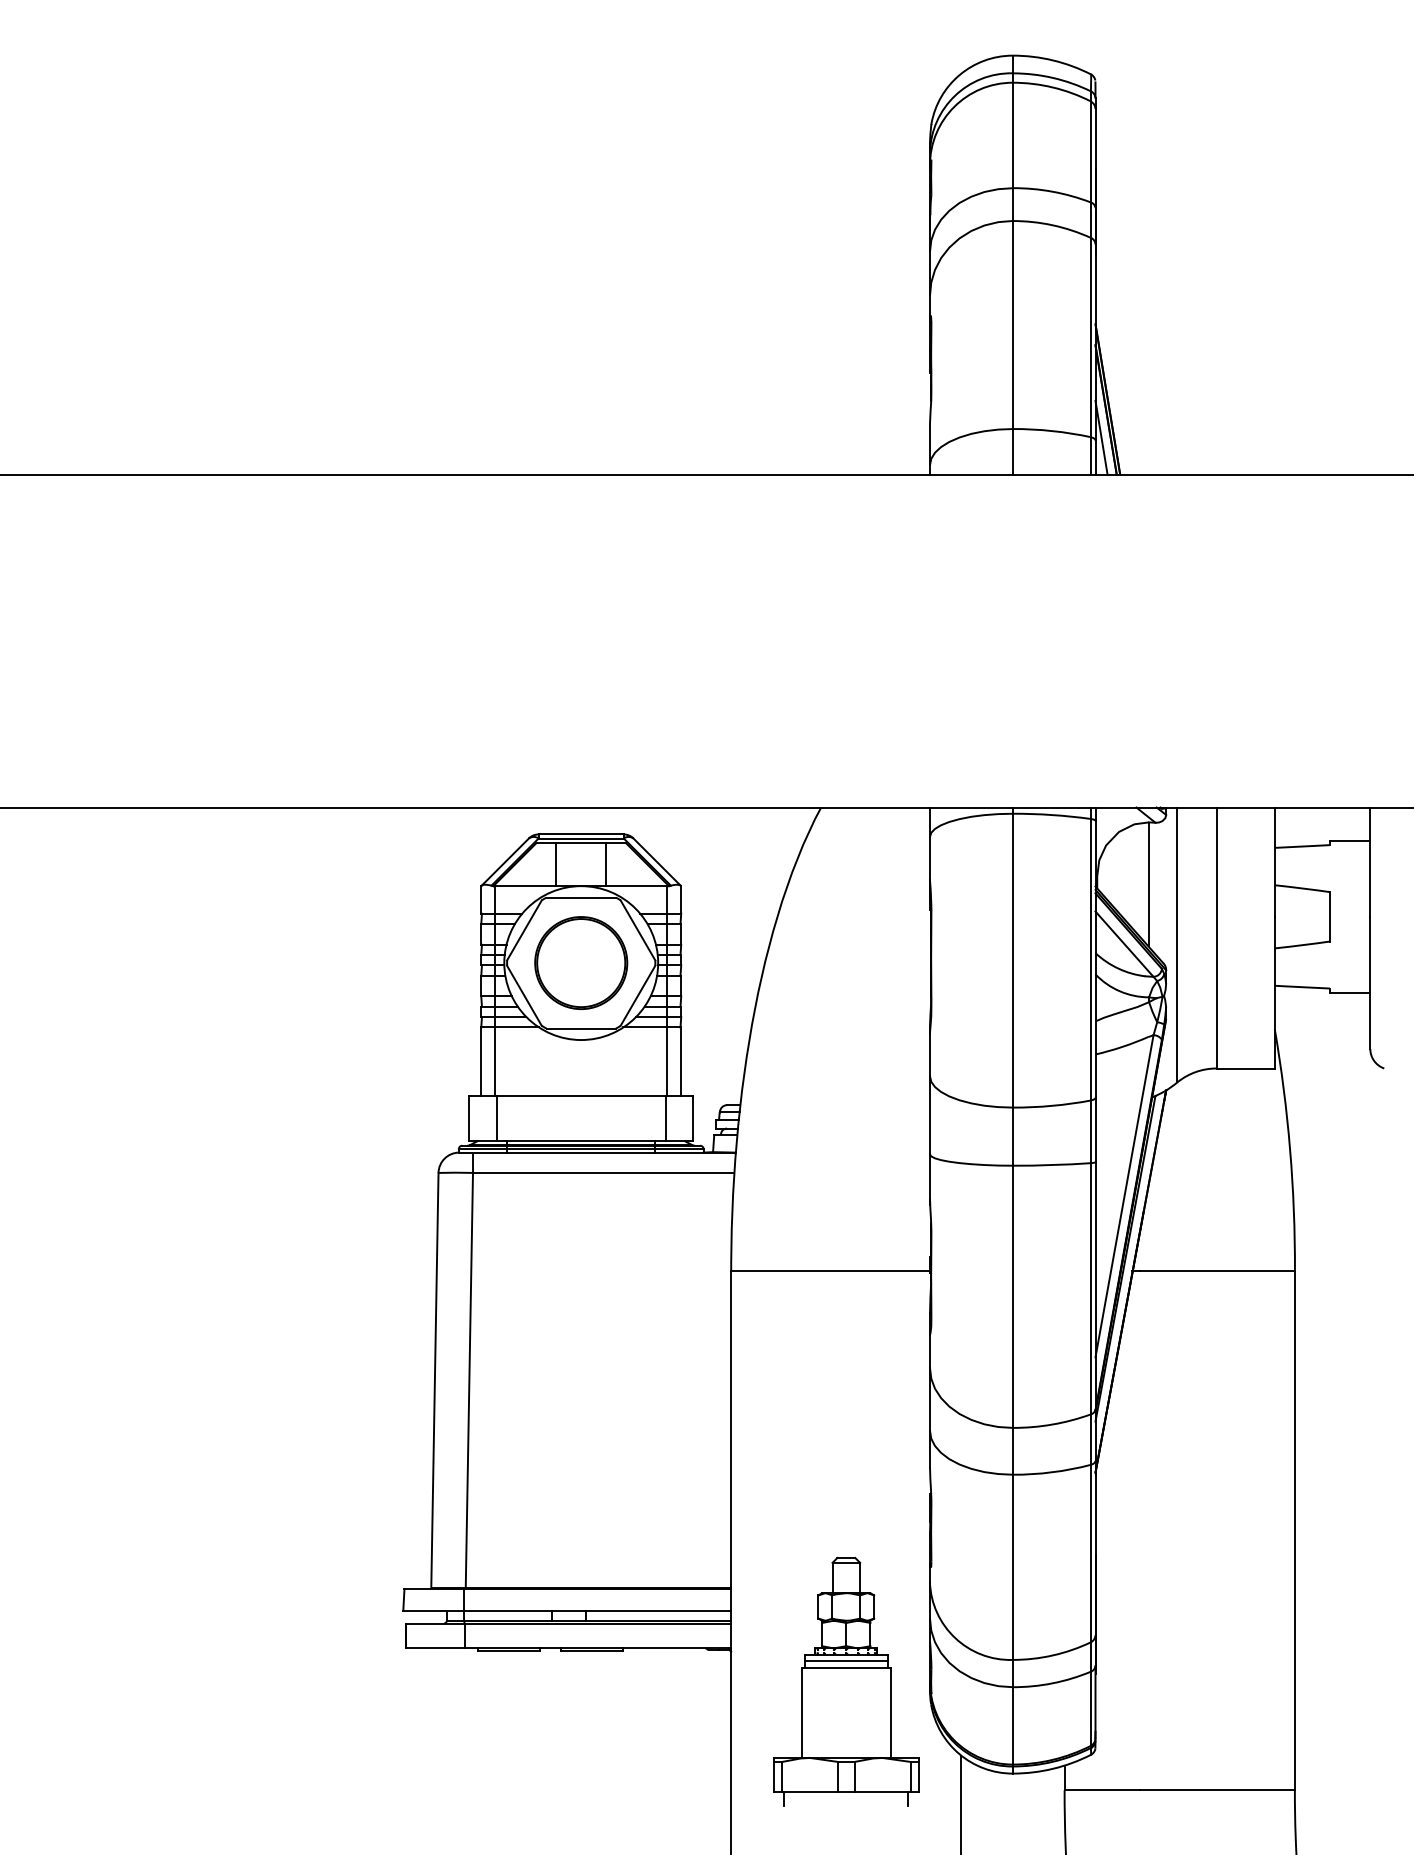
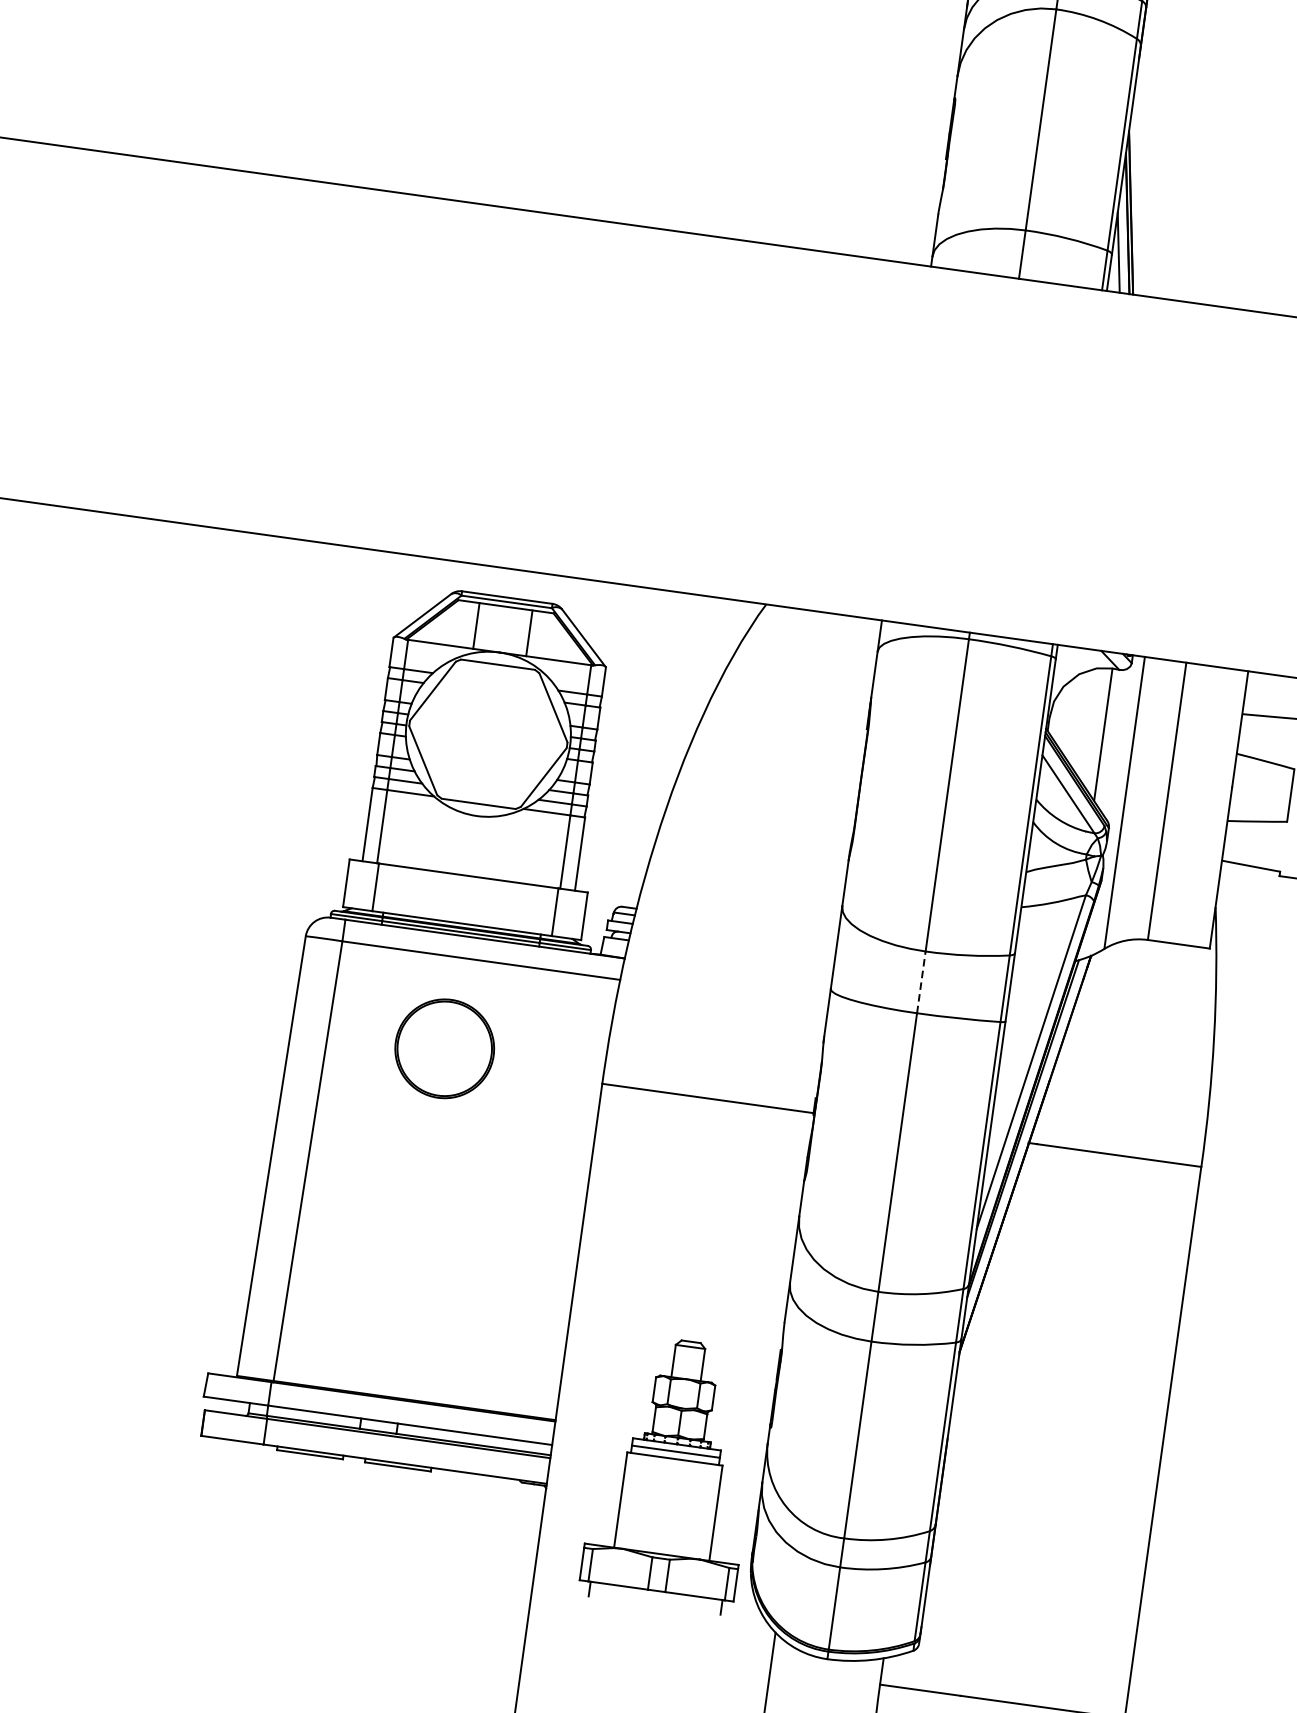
part: (581, 962) -> (445, 1048), moved
line: (1012, 1136) -> (921, 982), solid -> dashed
part: (846, 1681) -> (673, 1473), moved

